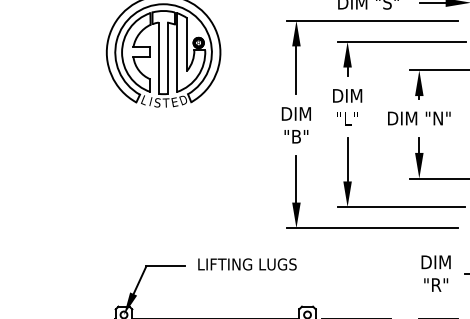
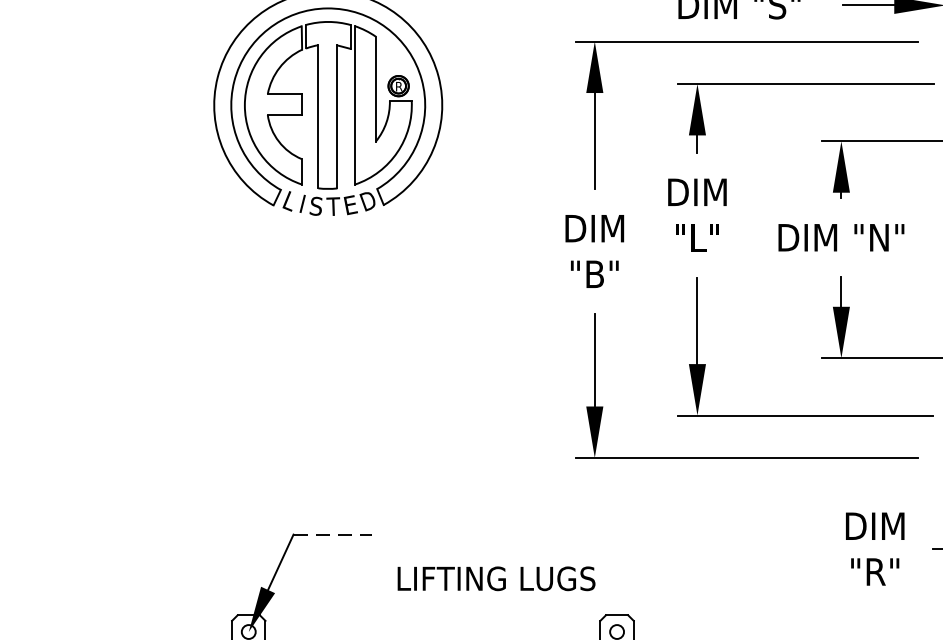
text: (247, 264) -> (496, 578), moved
line: (165, 266) -> (332, 534), solid -> dashed

